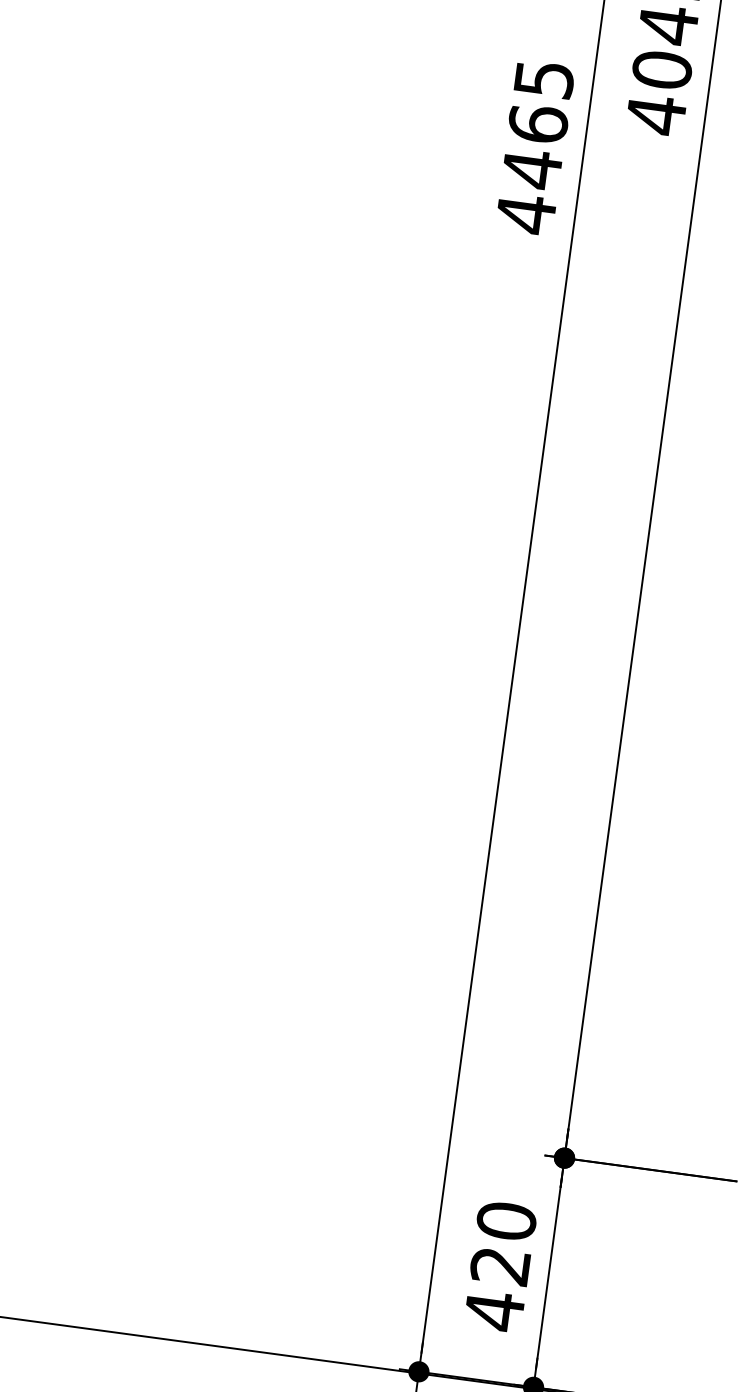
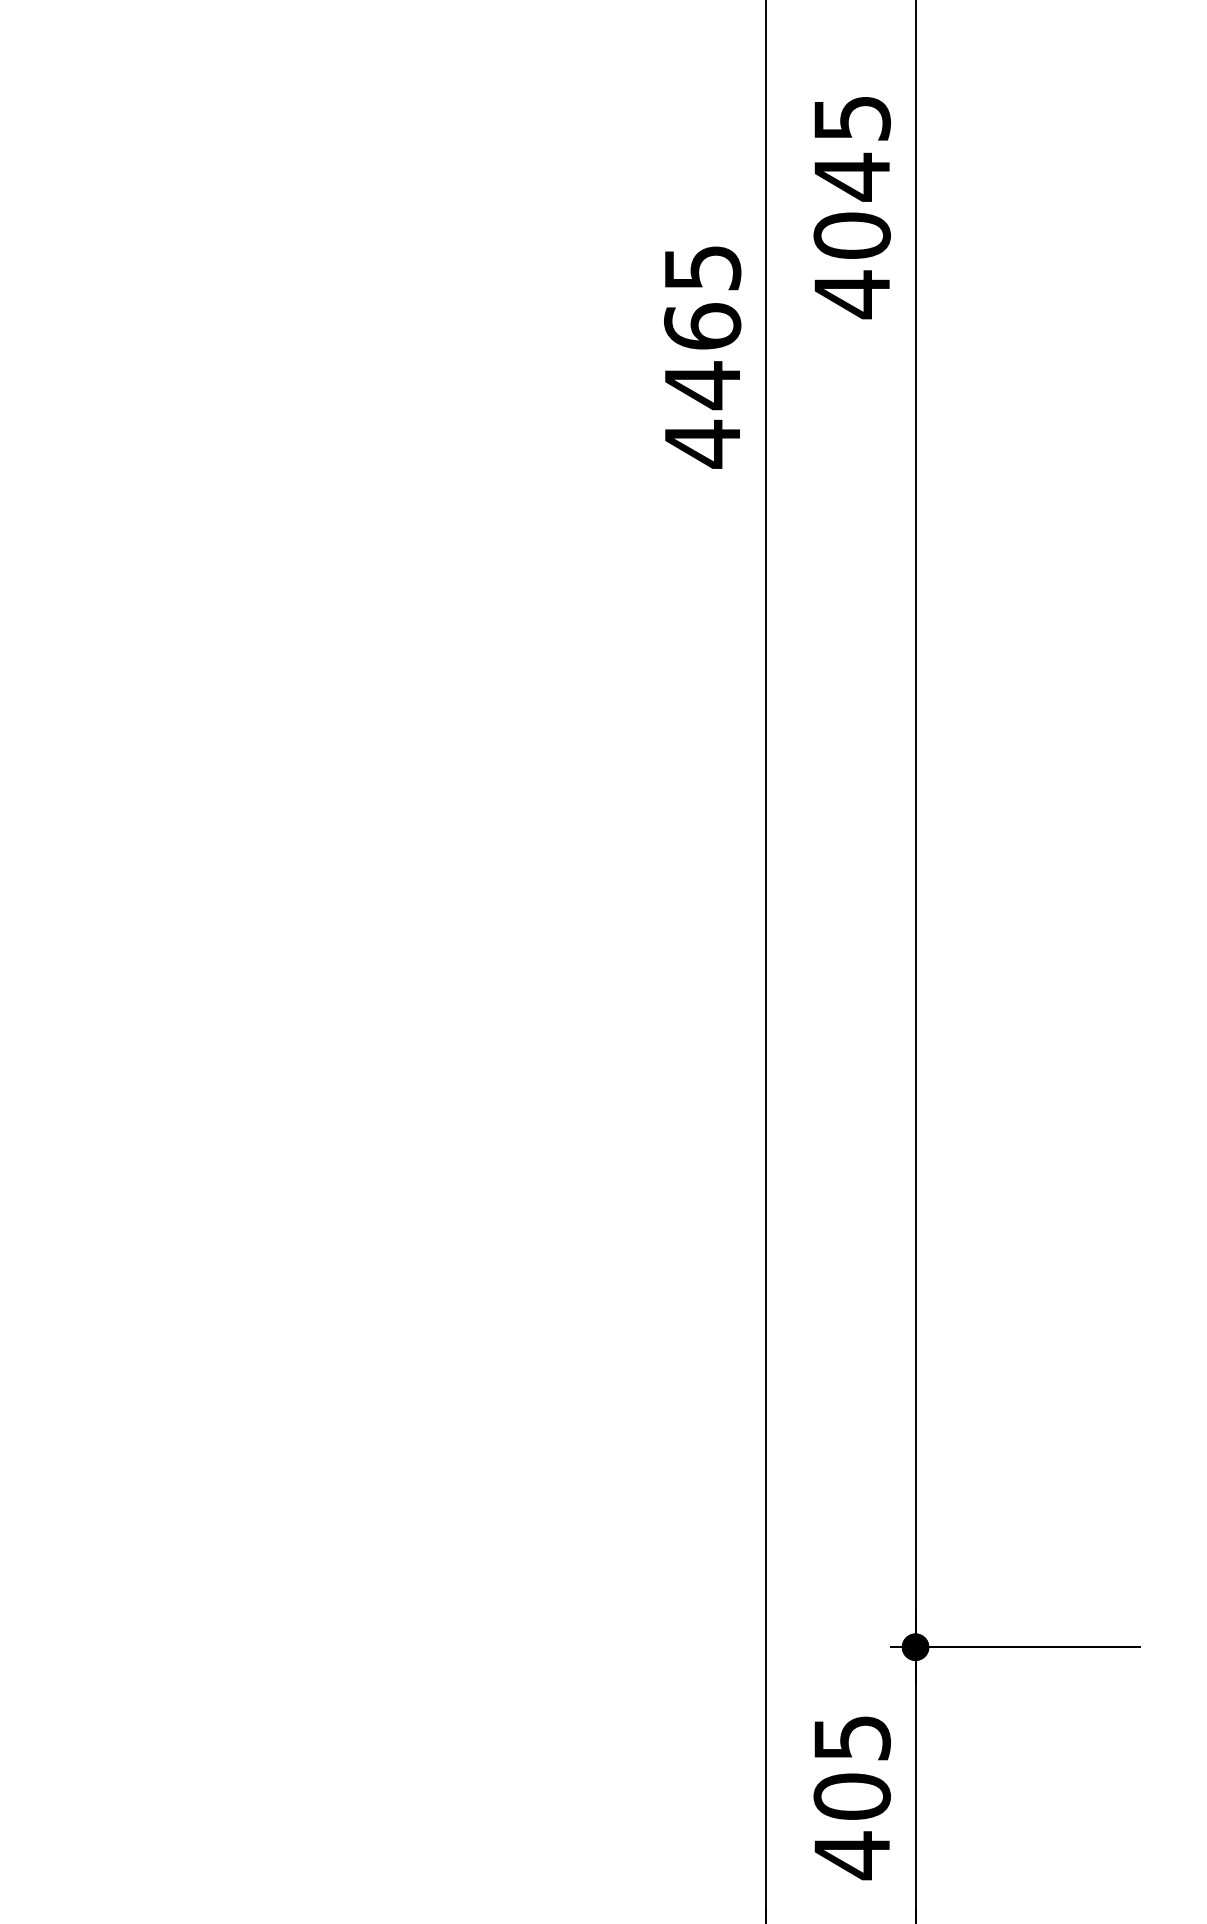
text: (503, 1242) -> (851, 1766), 420 -> 405

